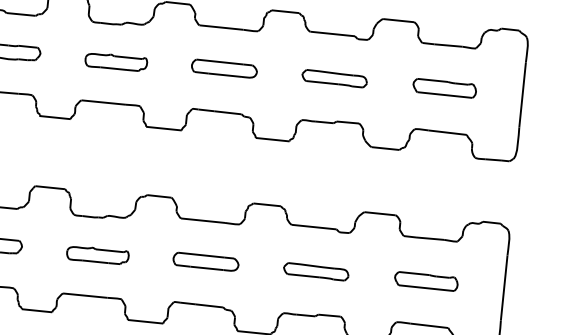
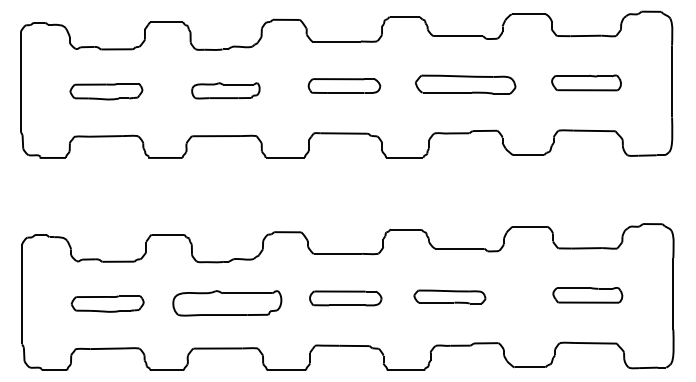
part: (334, 78) -> (465, 84), size x1.4
part: (97, 254) -> (226, 302), size x1.6
part: (315, 271) -> (449, 296), moved

